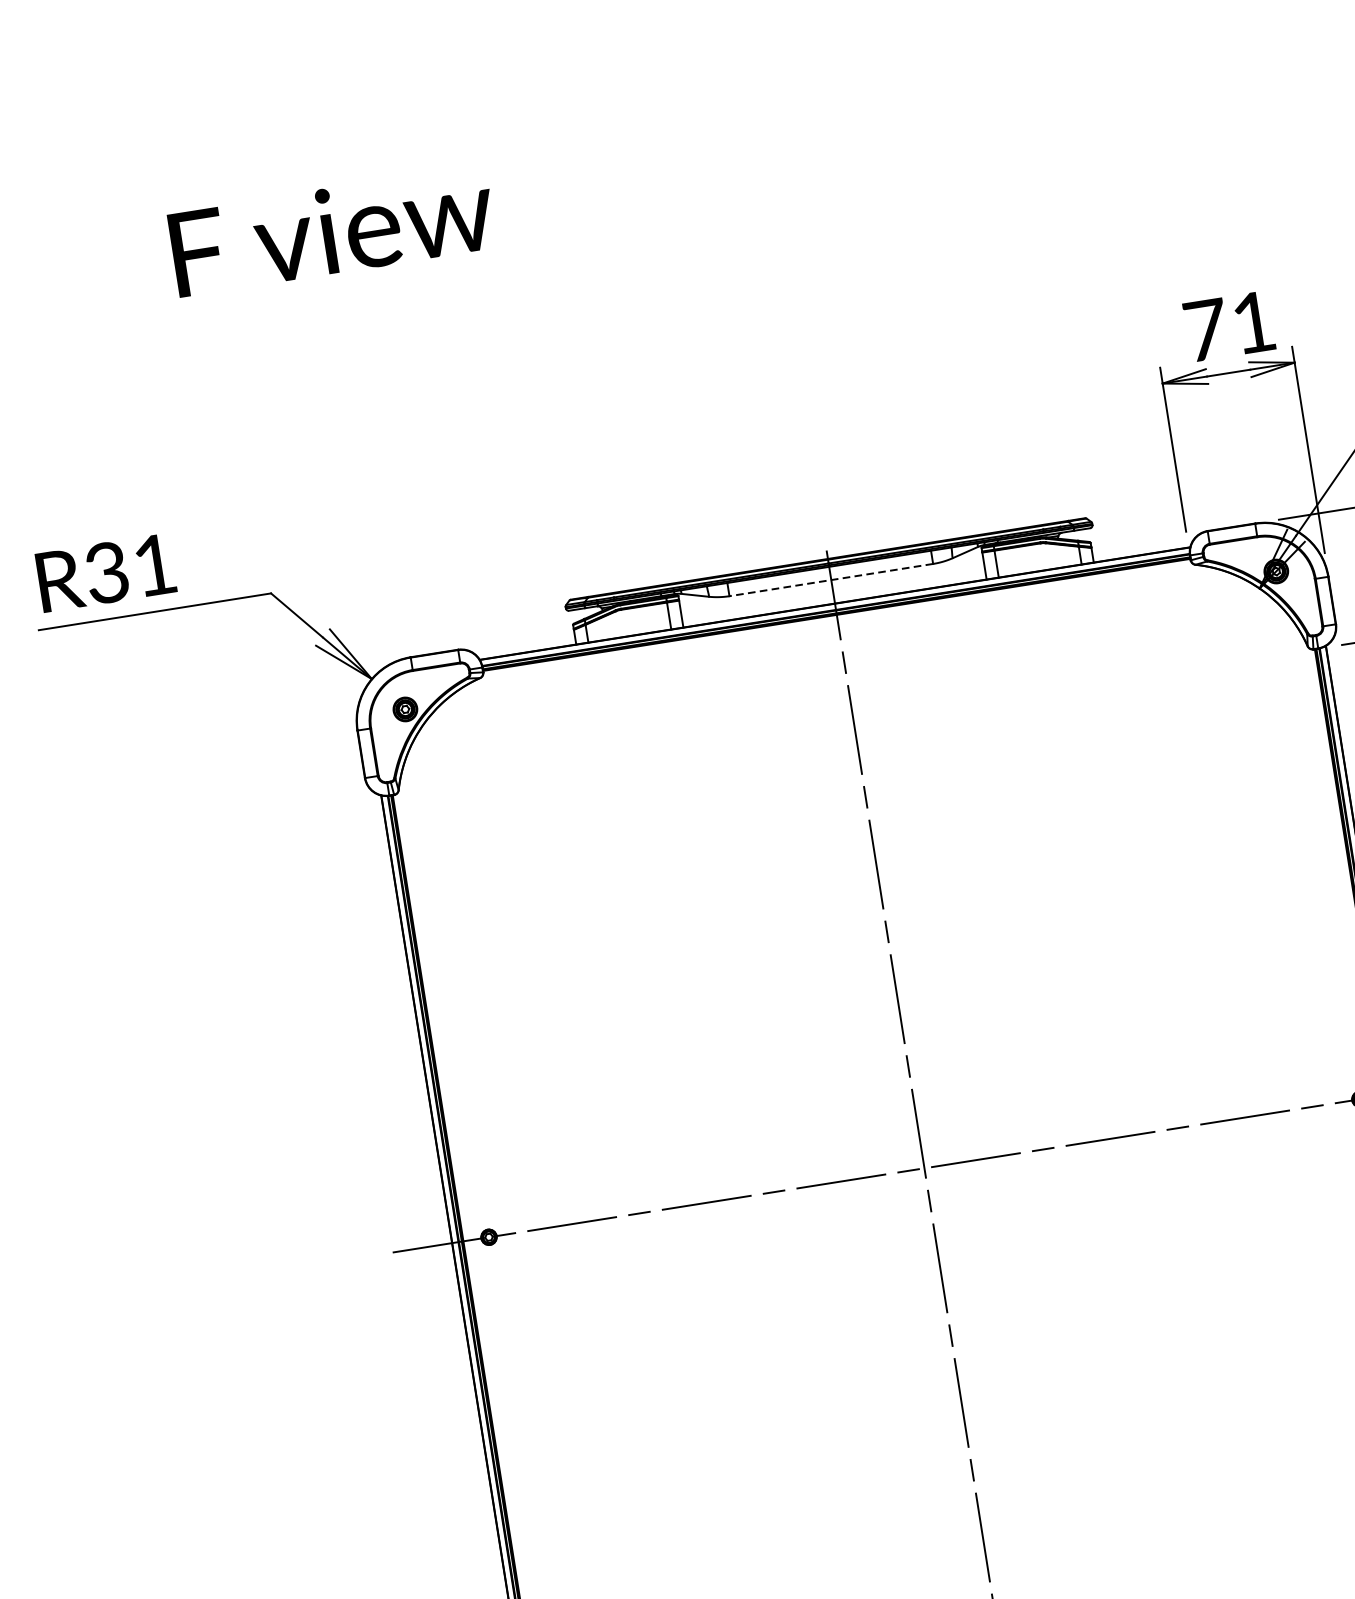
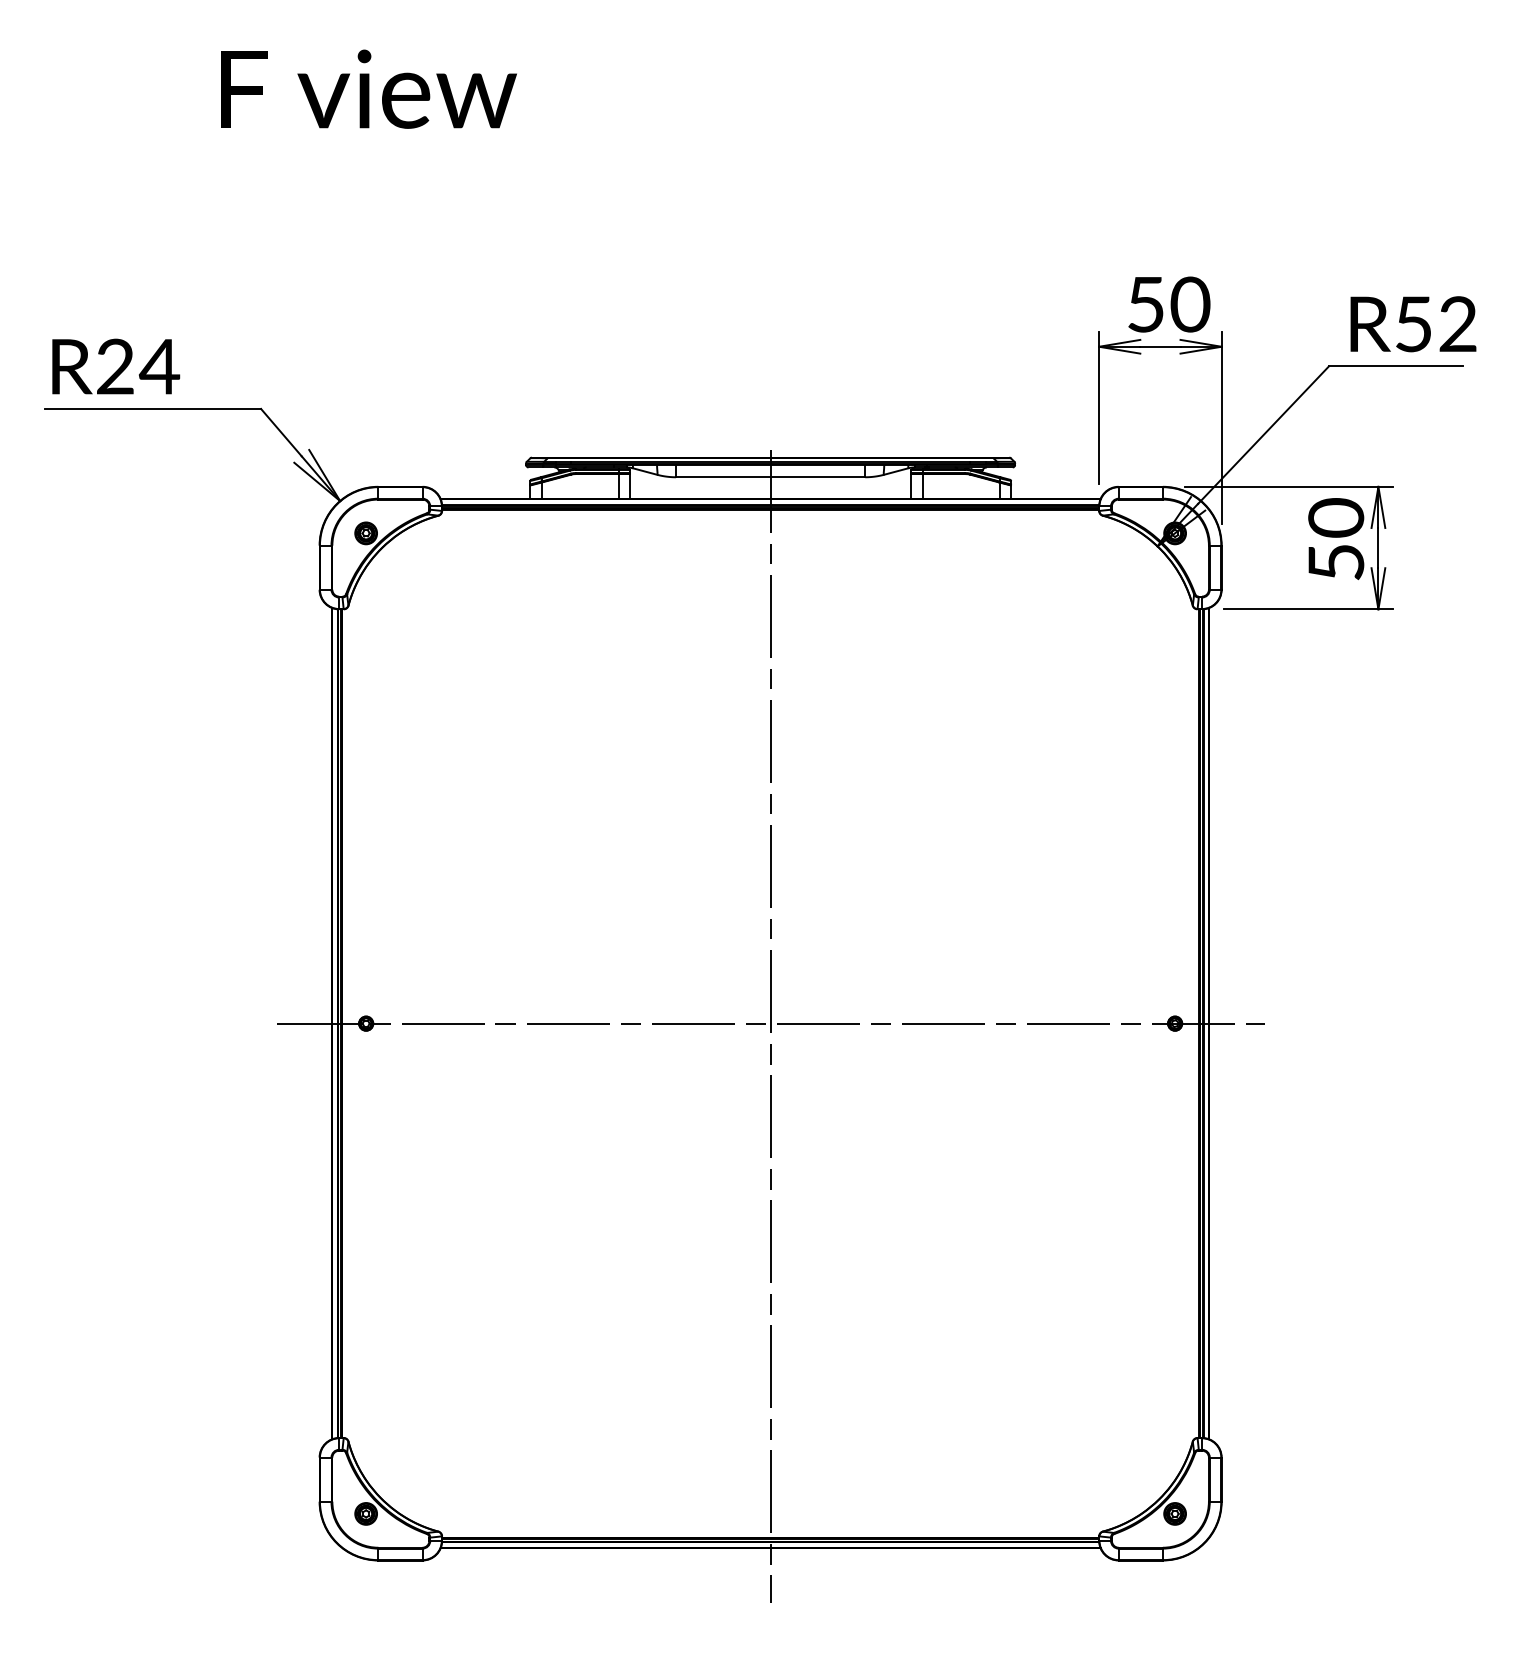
text: (1231, 326) -> (1169, 304), 71 -> 50
text: (131, 568) -> (138, 366), R31 -> R24
line: (831, 580) -> (770, 477), dashed -> solid

